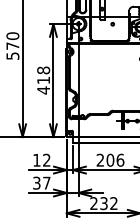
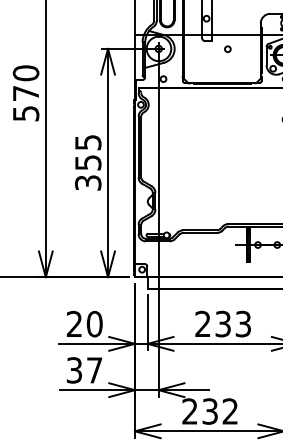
text: (43, 80) -> (87, 162), 418 -> 355
text: (41, 159) -> (83, 322), 12 -> 20
text: (115, 159) -> (233, 322), 206 -> 233

